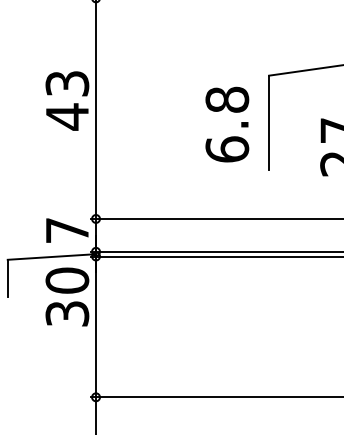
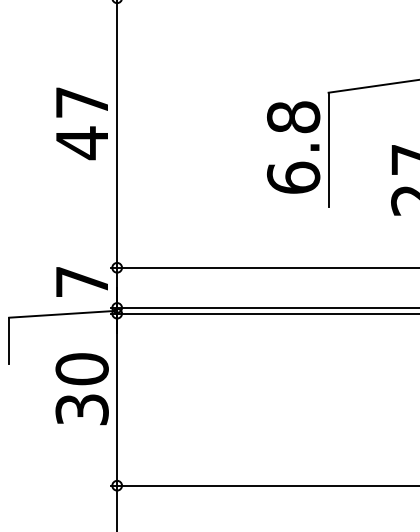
text: (66, 83) -> (81, 102), 43 -> 47
text: (227, 124) -> (293, 147), moved
text: (66, 297) -> (81, 389), moved

